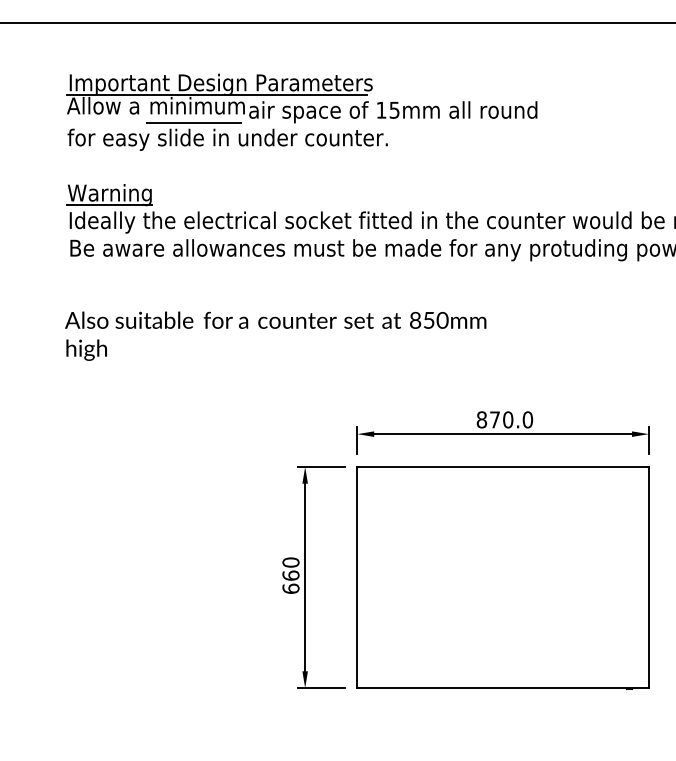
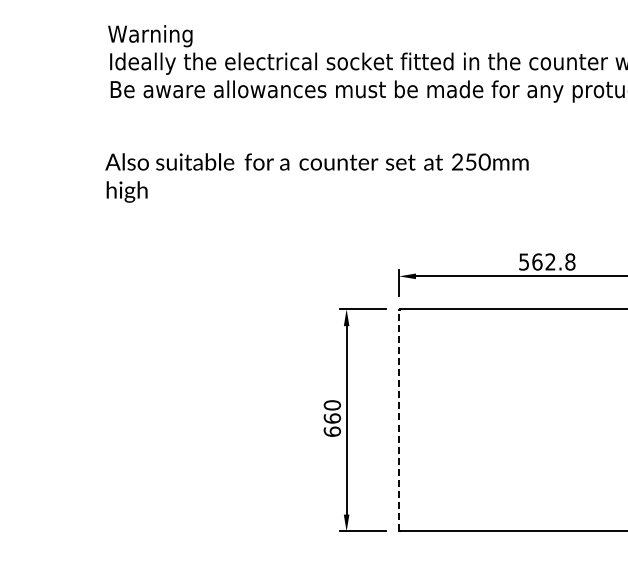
line: (108, 205) -> (149, 46), removed
text: (415, 320) -> (457, 162), 850mm -> 250mm
text: (504, 419) -> (546, 261), 870.0 -> 562.8
line: (357, 577) -> (399, 420), solid -> dashed

